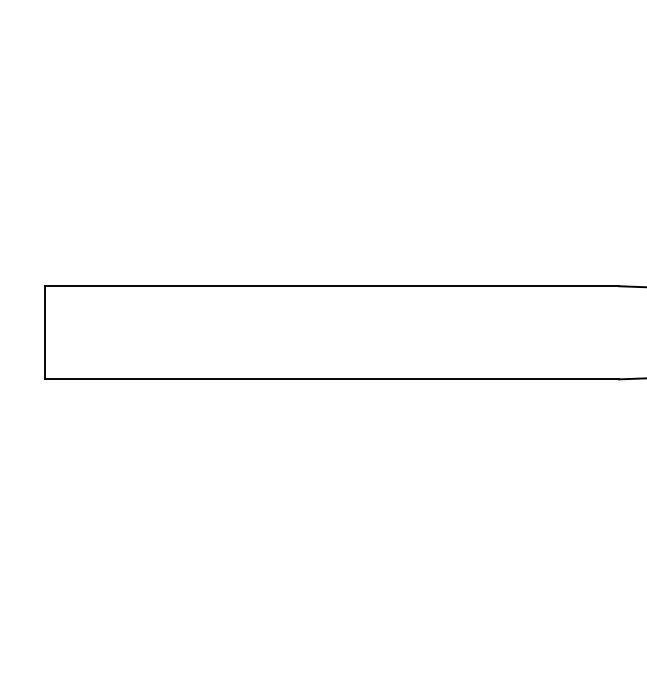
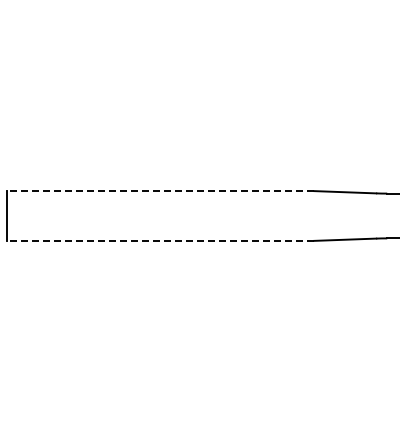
line: (331, 286) -> (160, 191), solid -> dashed
line: (331, 378) -> (160, 240), solid -> dashed

